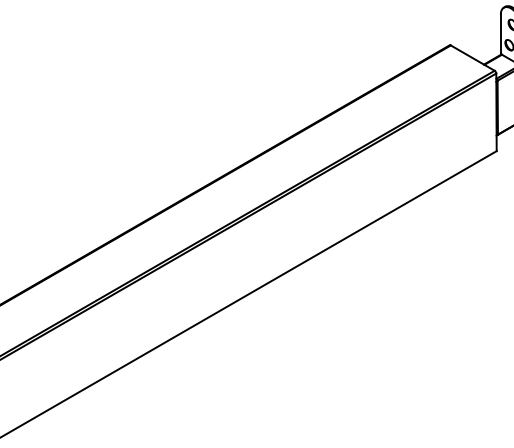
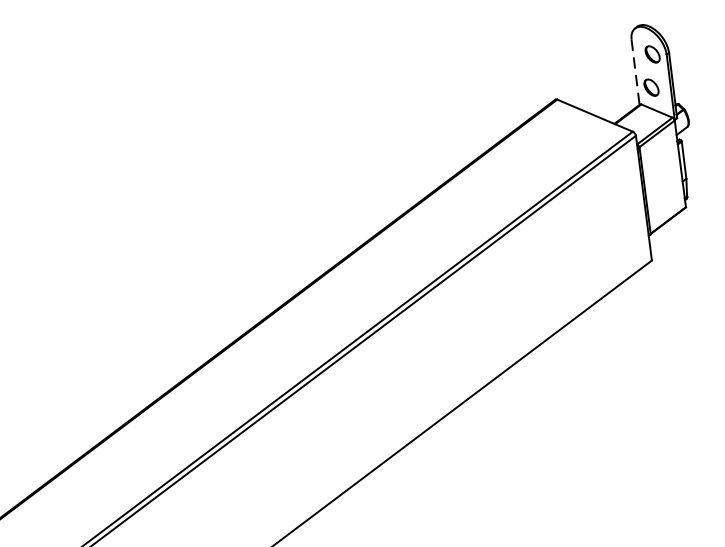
line: (500, 35) -> (635, 73), solid -> dashed

